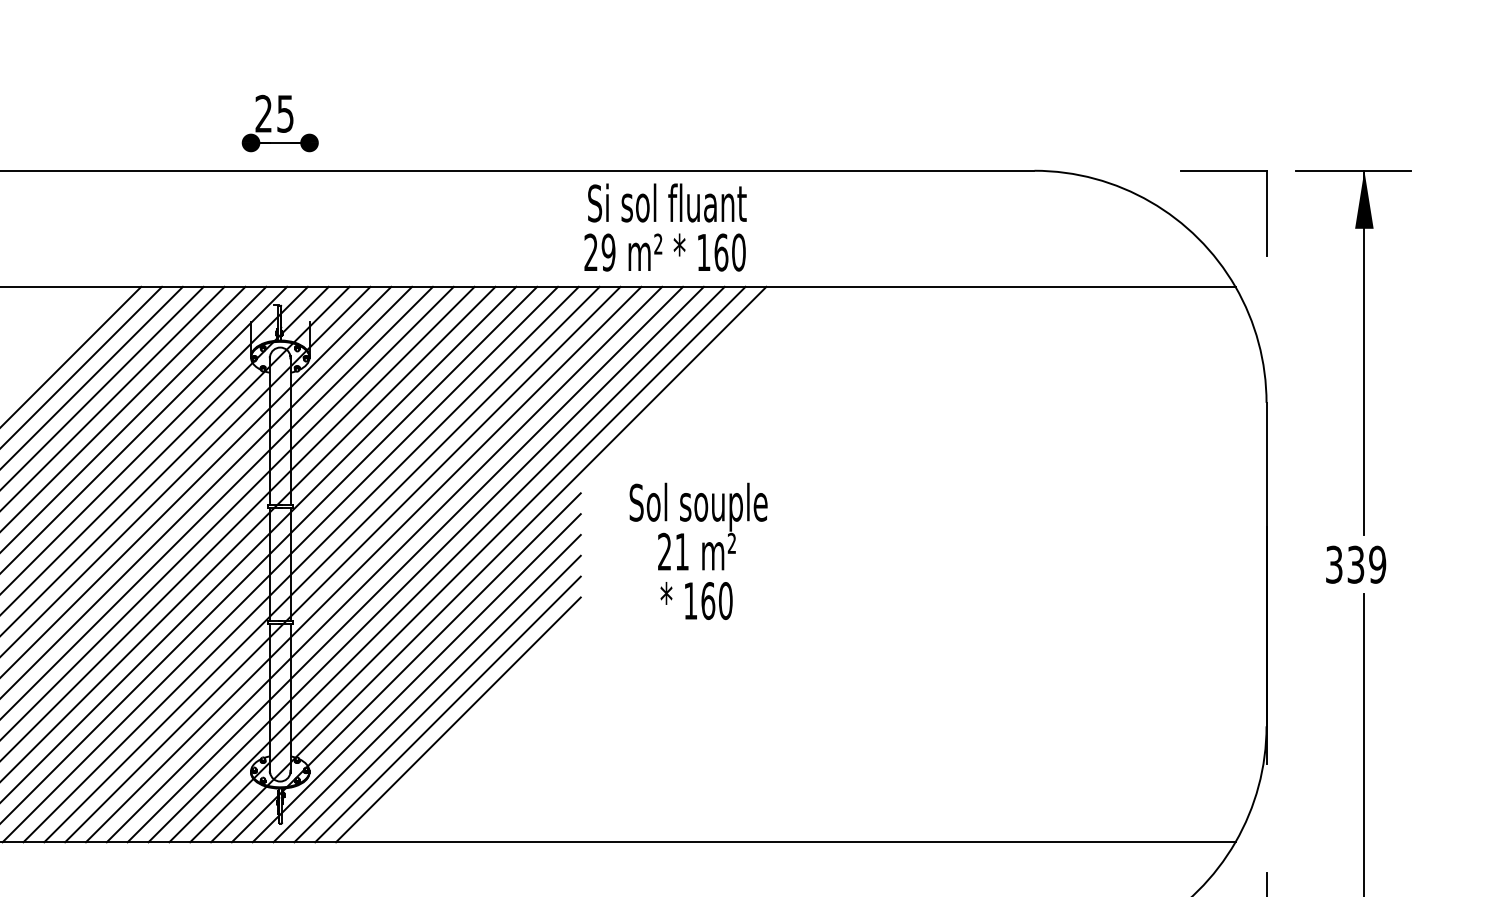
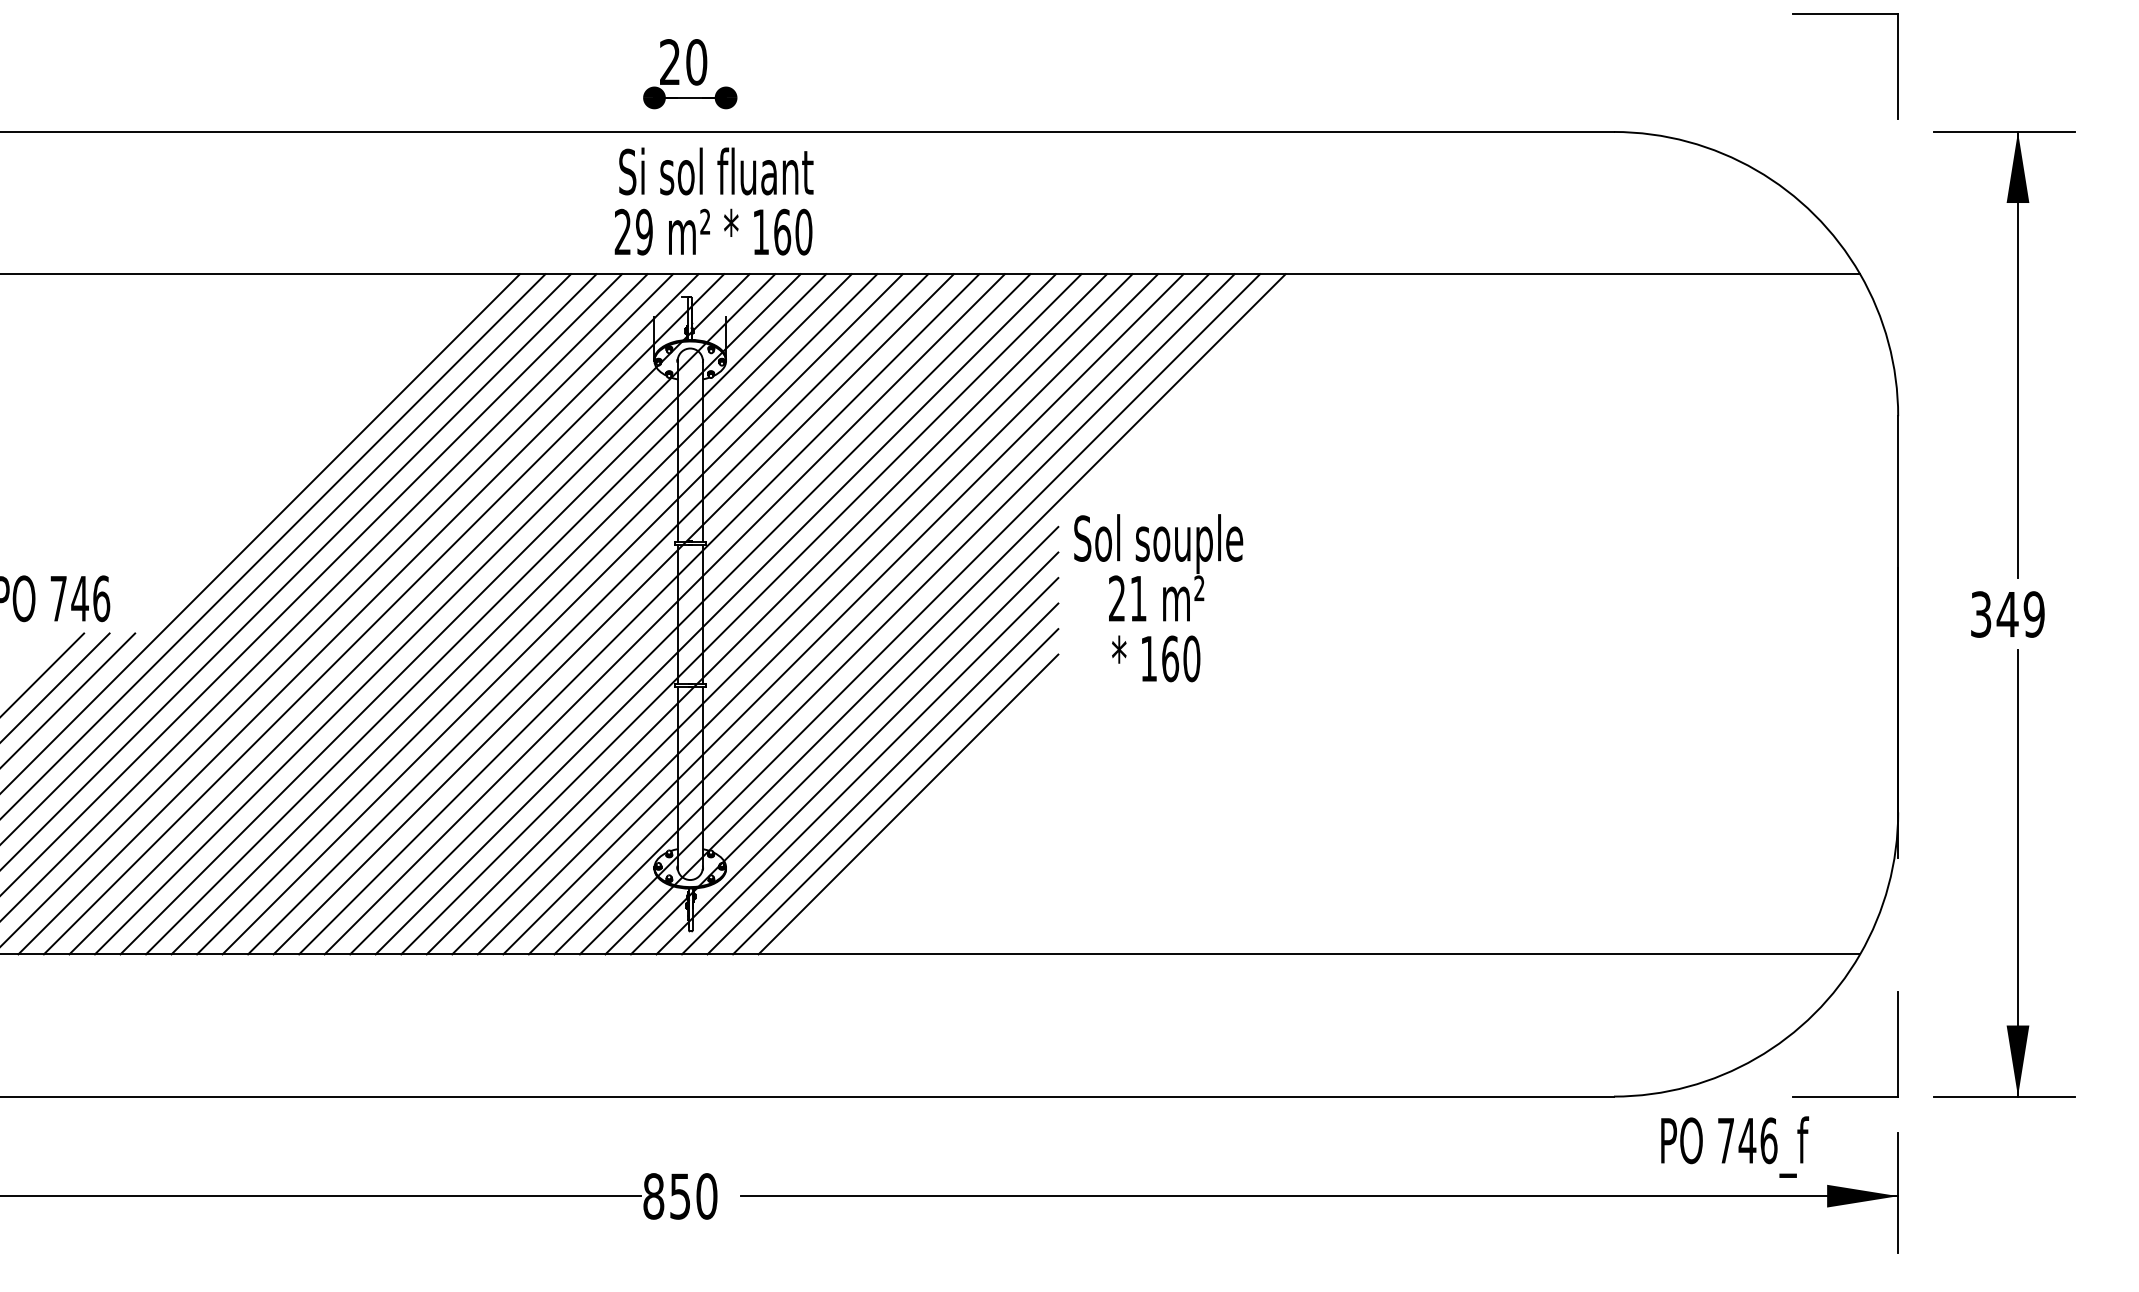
text: (285, 114) -> (696, 62), 25 -> 20
part: (1223, 171) -> (1845, 14), moved
text: (665, 227) -> (713, 201), moved
text: (698, 551) -> (1158, 598), moved
text: (1355, 564) -> (2007, 614), 339 -> 349

